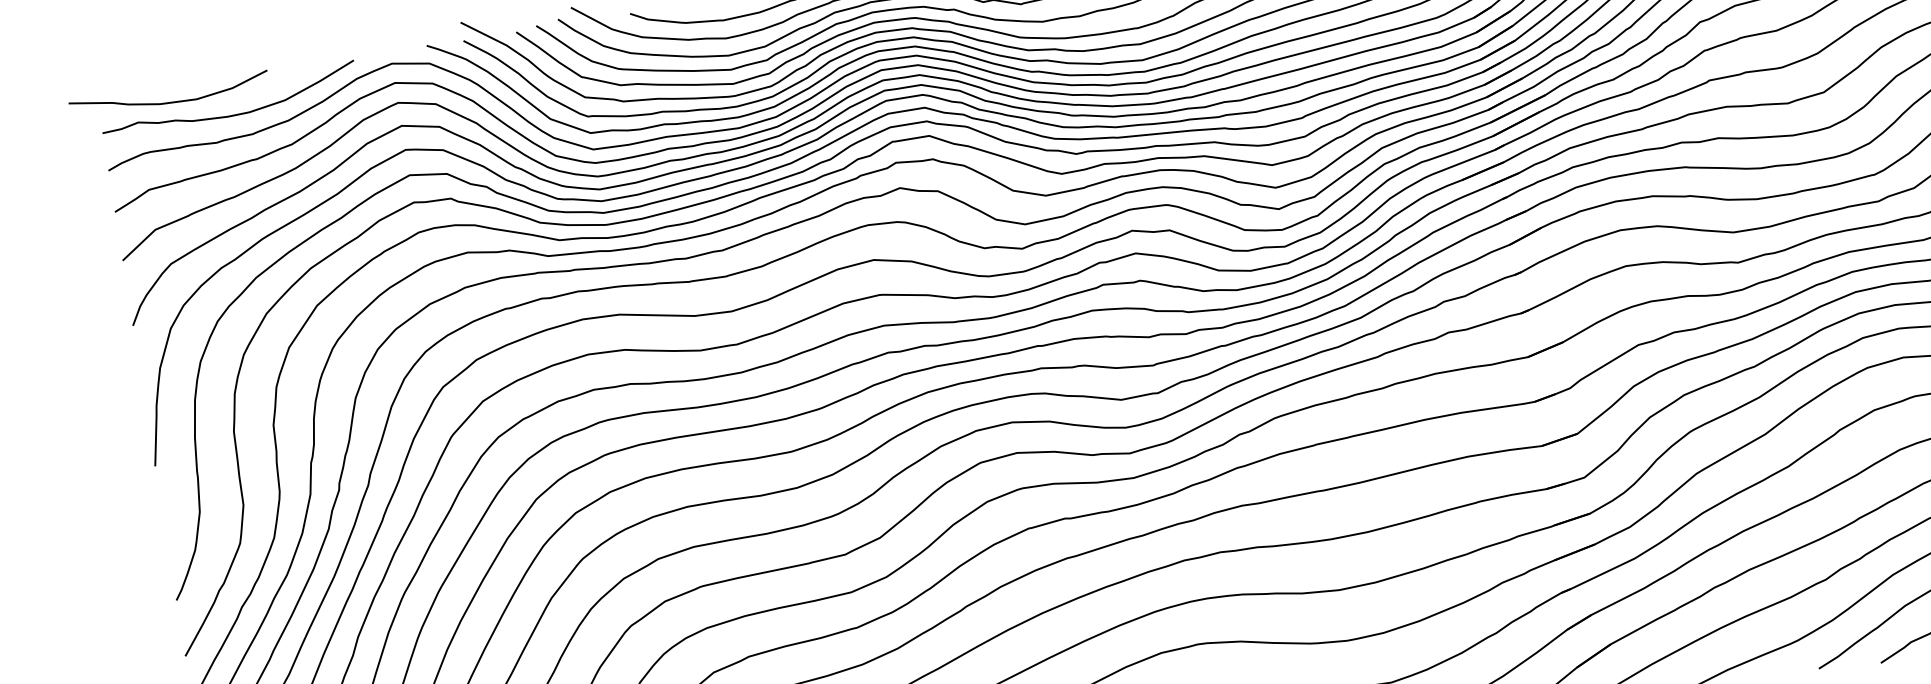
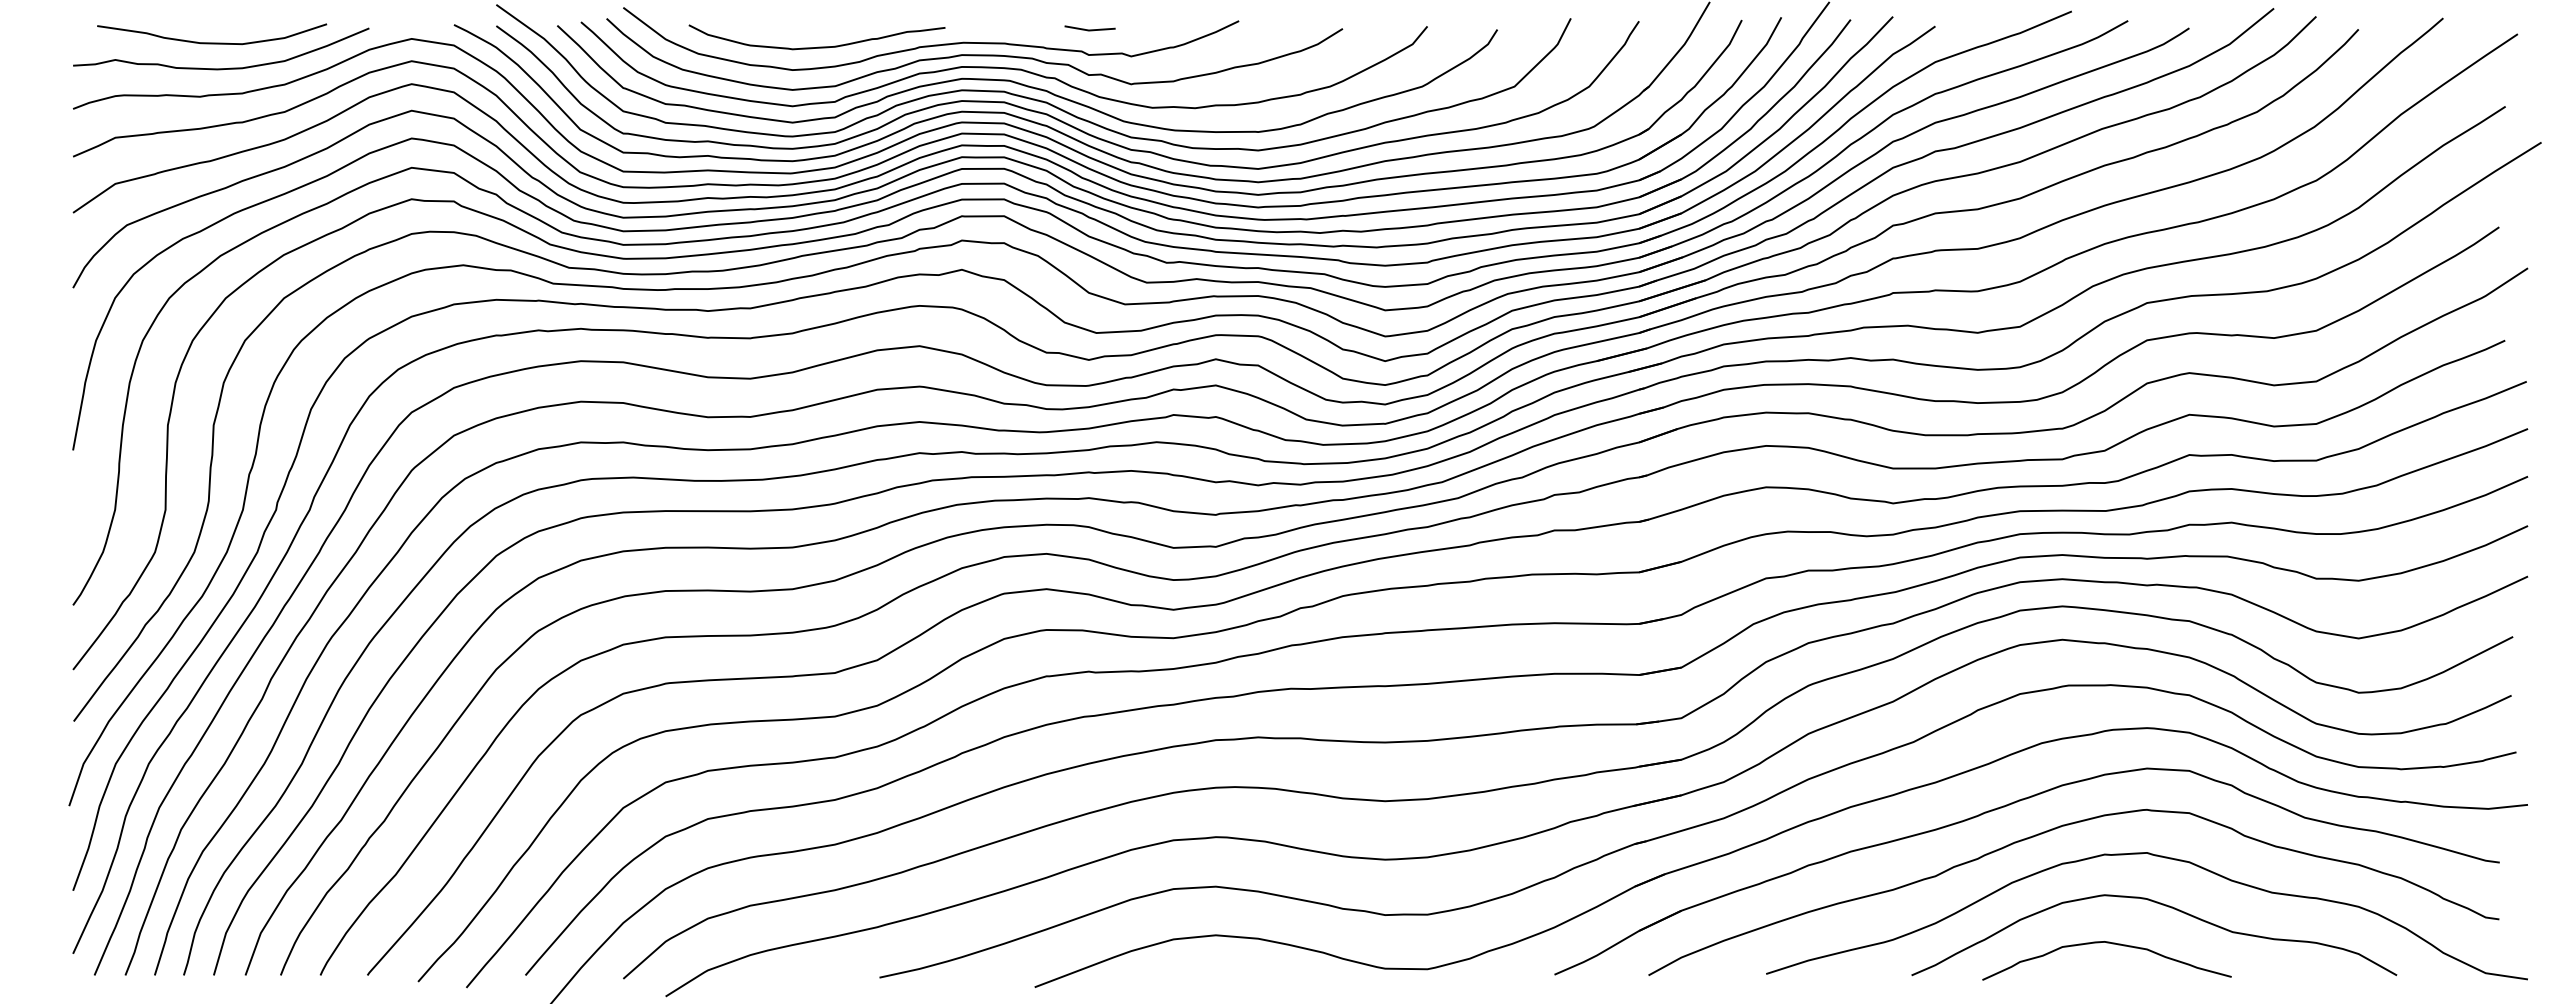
curve: (170, 101) -> (212, 42), moved

